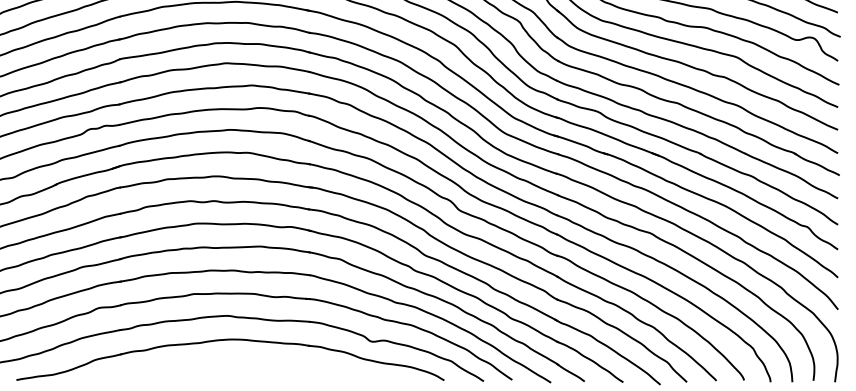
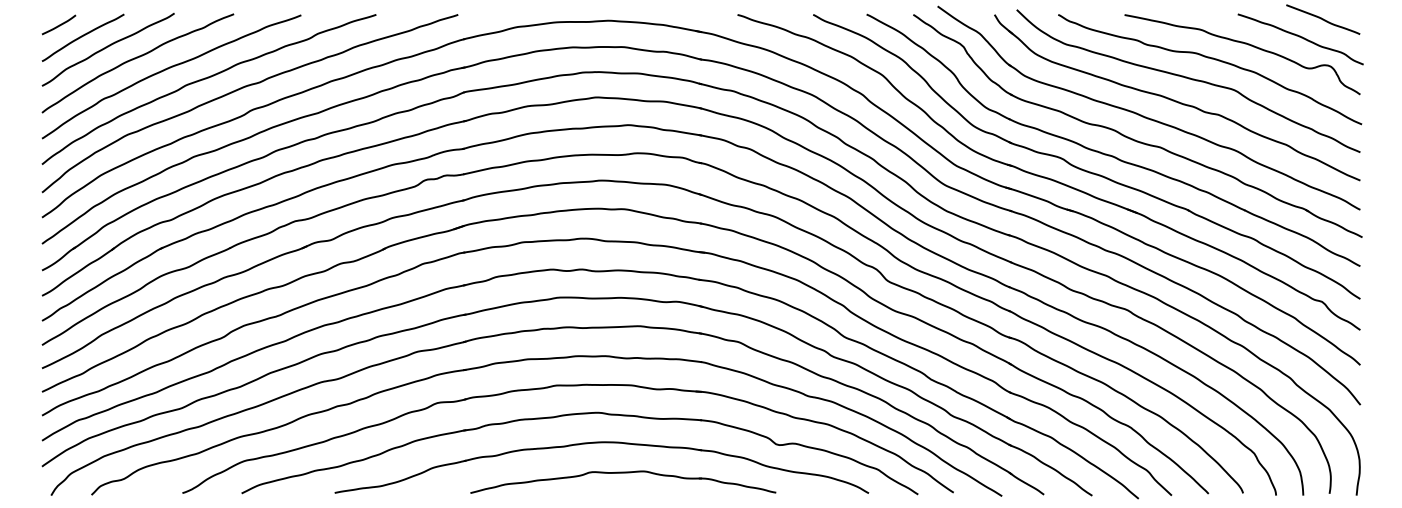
part: (247, 364) -> (623, 473), added

